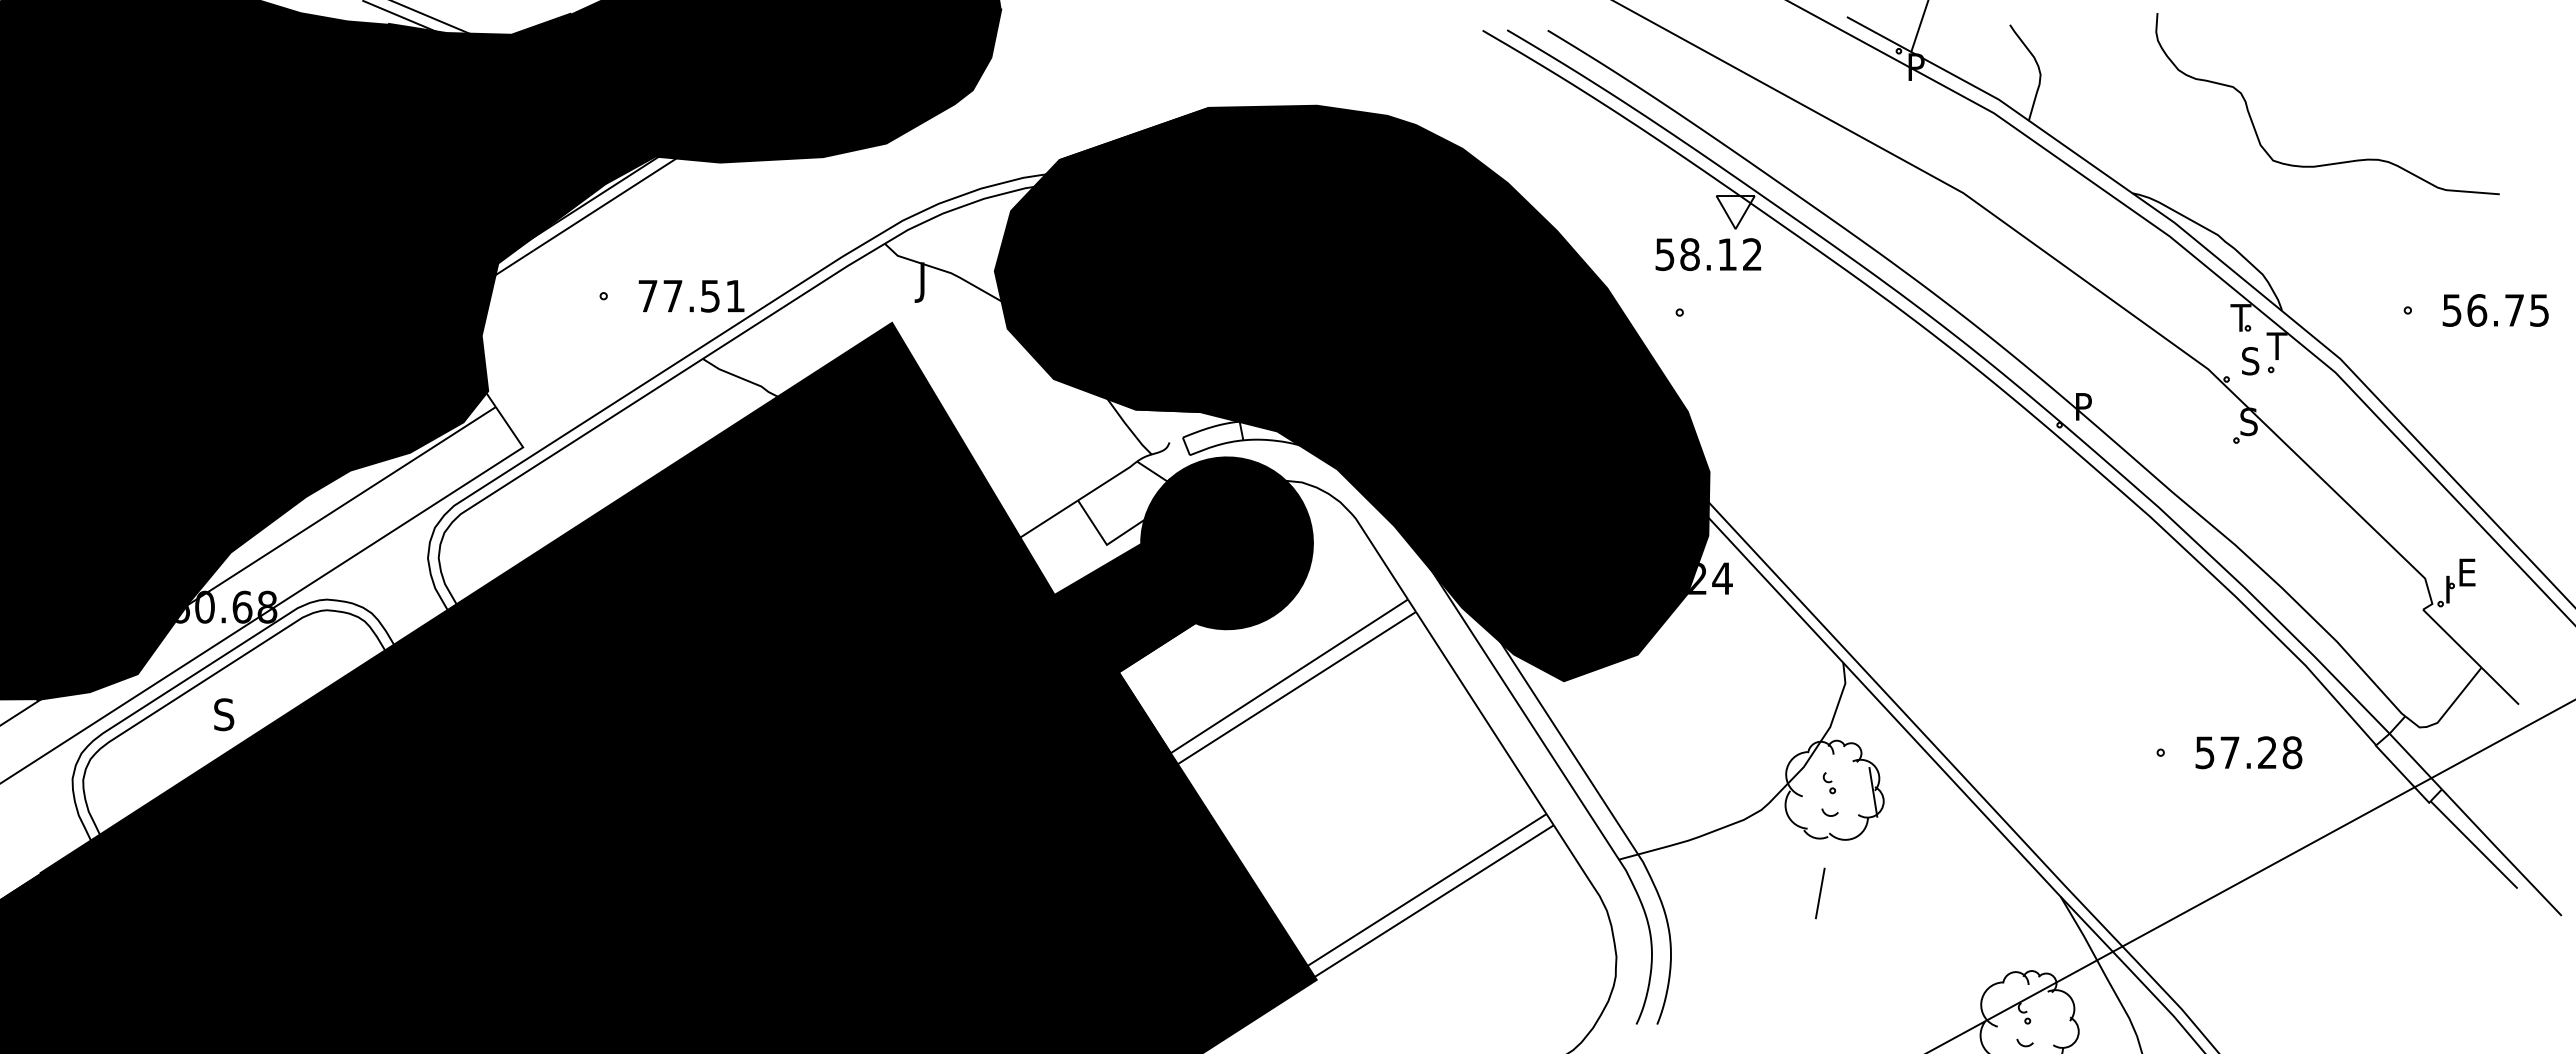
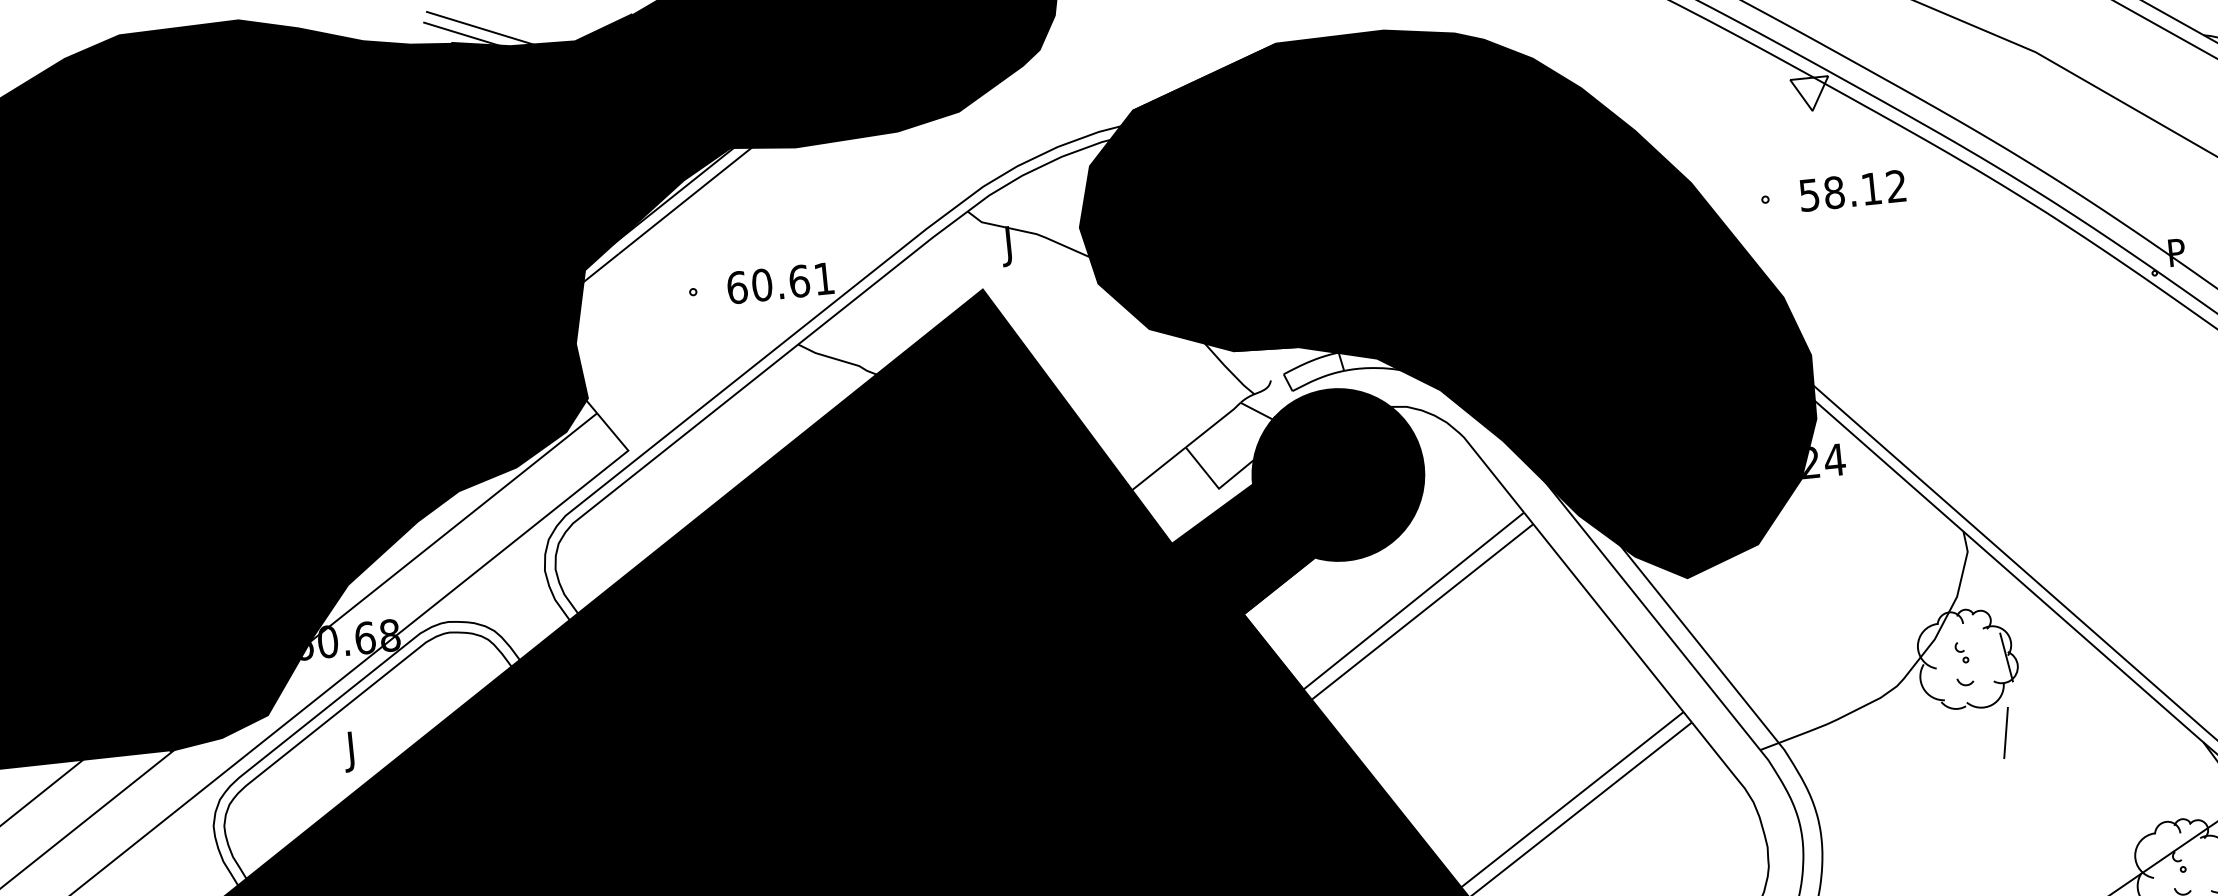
text: (1708, 254) -> (1852, 190), moved
text: (679, 295) -> (768, 283), 77.51 -> 60.61
text: (221, 718) -> (355, 750), S -> J
line: (1820, 893) -> (2006, 732), moved

